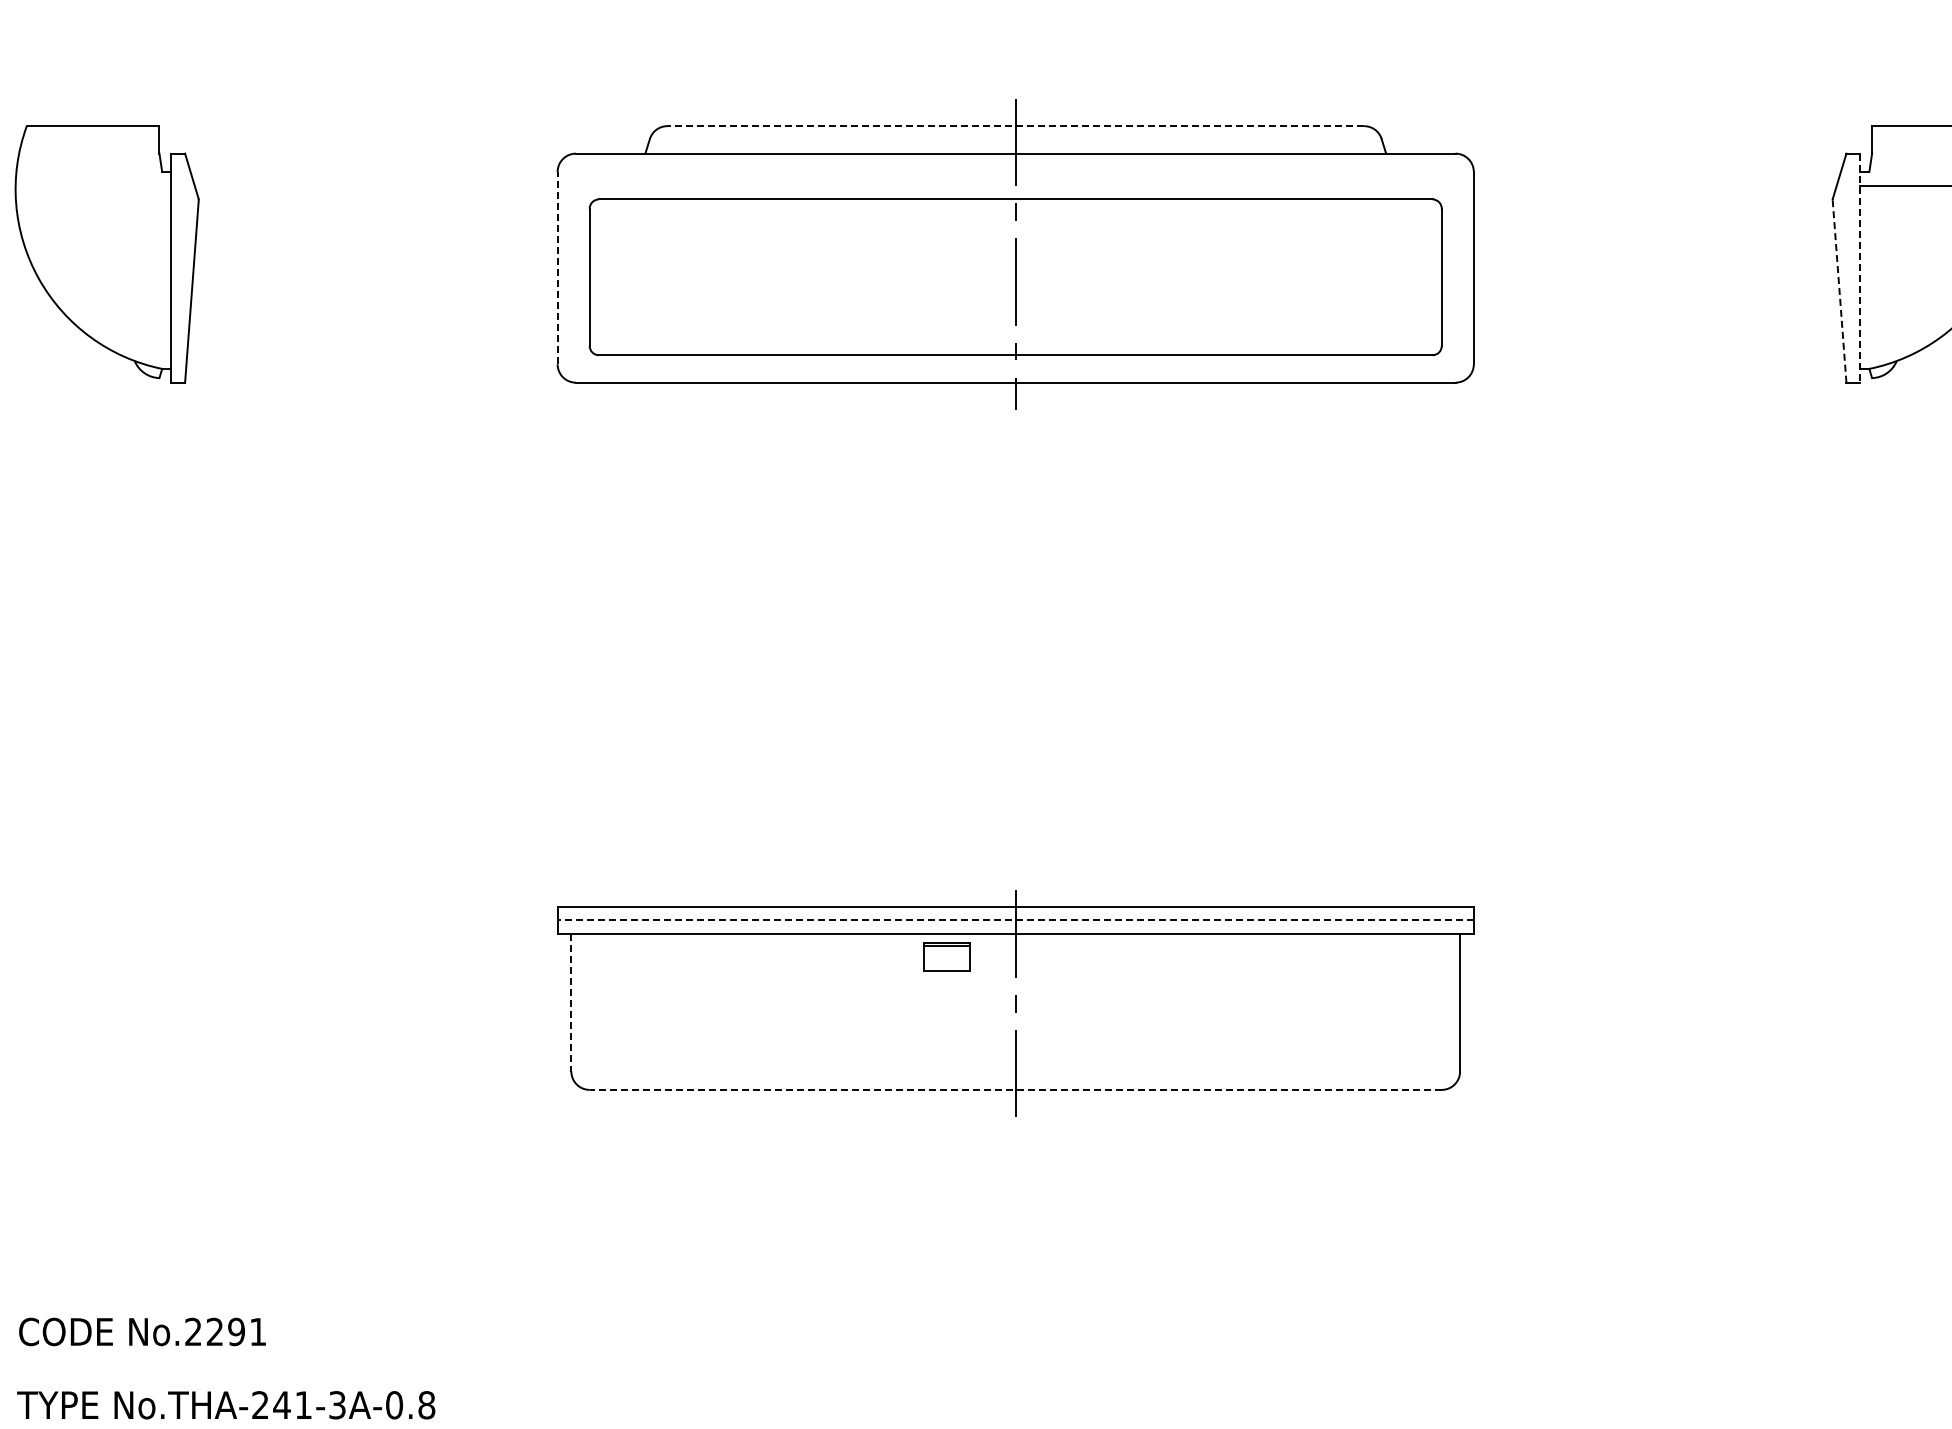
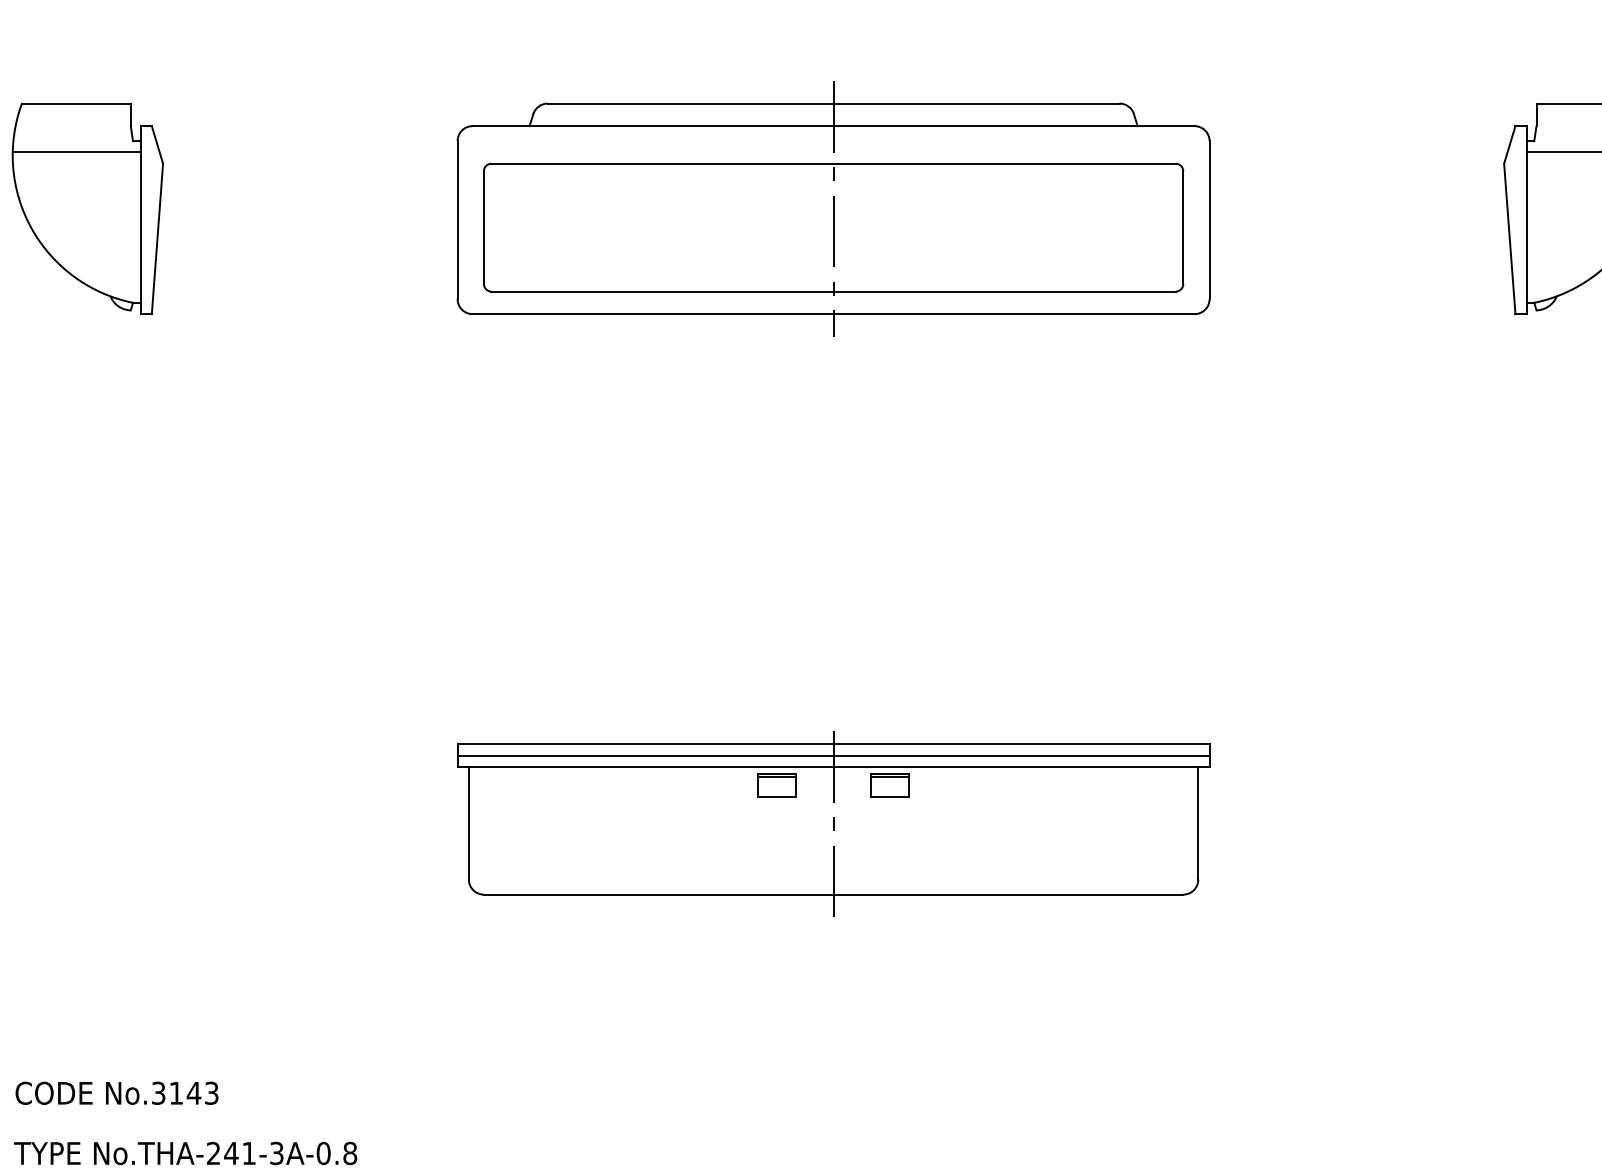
line: (1015, 126) -> (833, 103), dashed -> solid
line: (93, 185) -> (76, 152), added
line: (557, 267) -> (457, 219), dashed -> solid
line: (1860, 268) -> (1526, 220), dashed -> solid
line: (1839, 290) -> (1509, 238), dashed -> solid
line: (1015, 920) -> (833, 755), dashed -> solid
part: (1084, 956) -> (890, 785), added
line: (571, 1002) -> (468, 822), dashed -> solid
line: (1015, 1089) -> (833, 894), dashed -> solid
text: (225, 1331) -> (184, 1092), No.2291 -> No.3143

